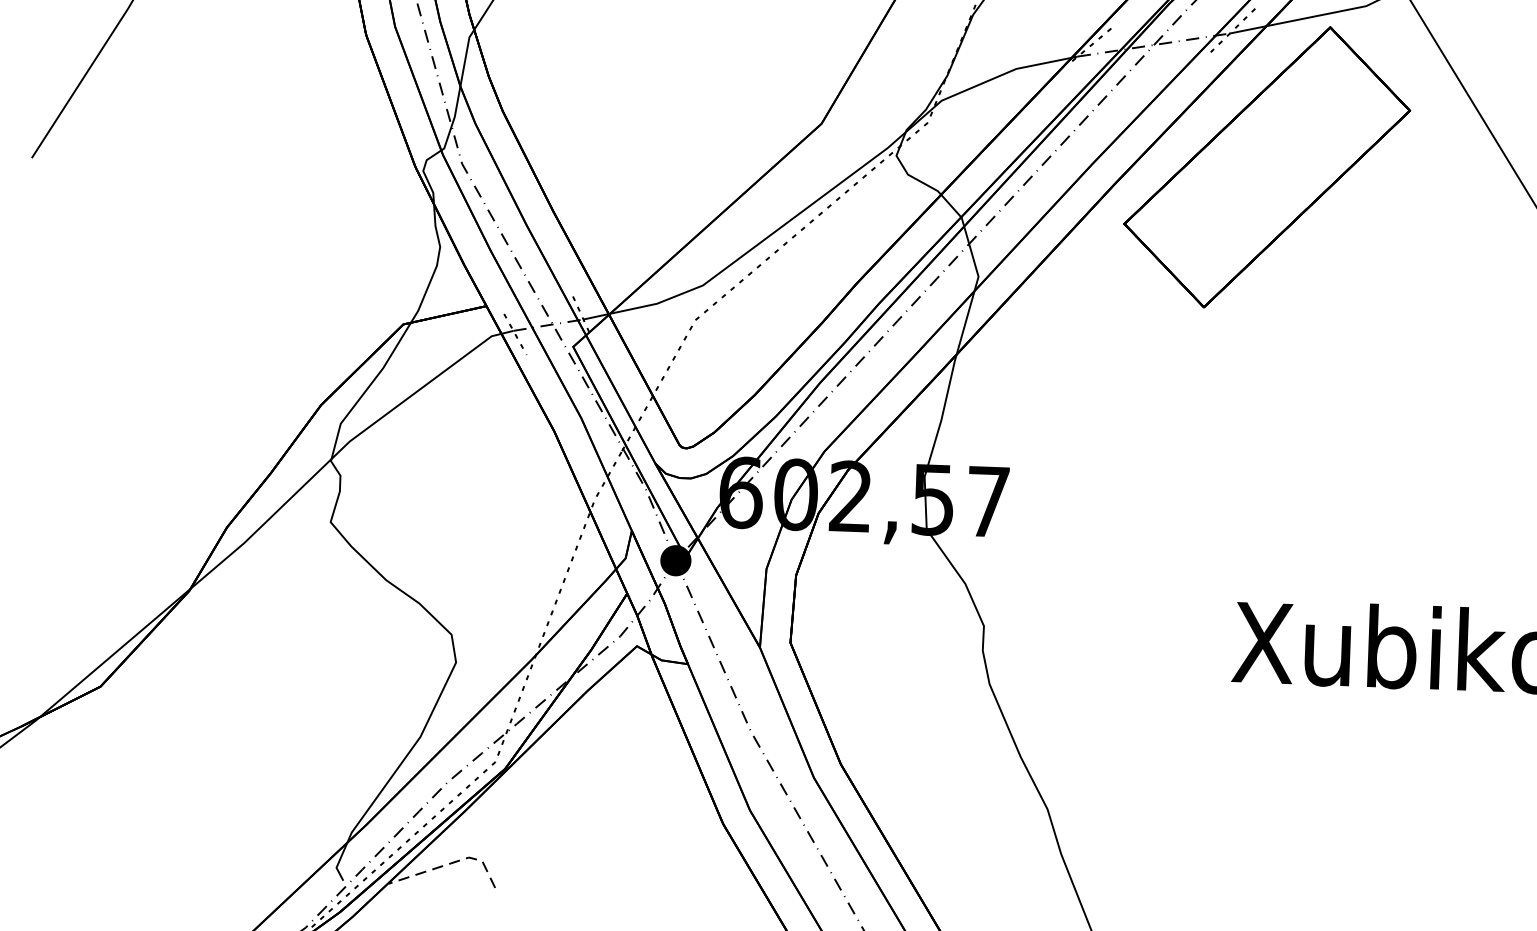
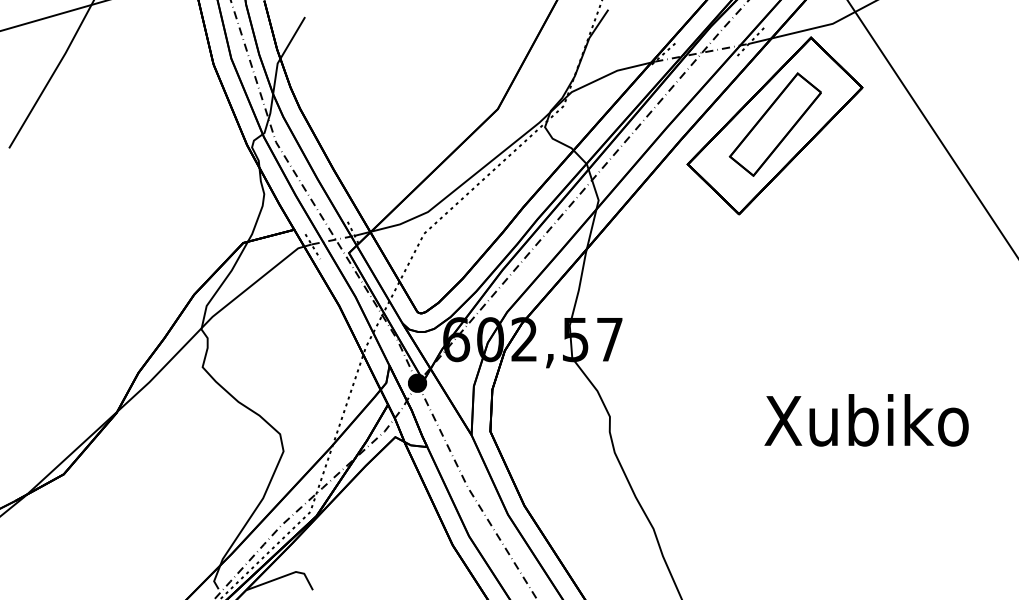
part: (1266, 164) -> (774, 124), added
line: (450, 864) -> (284, 576), dashed -> solid

